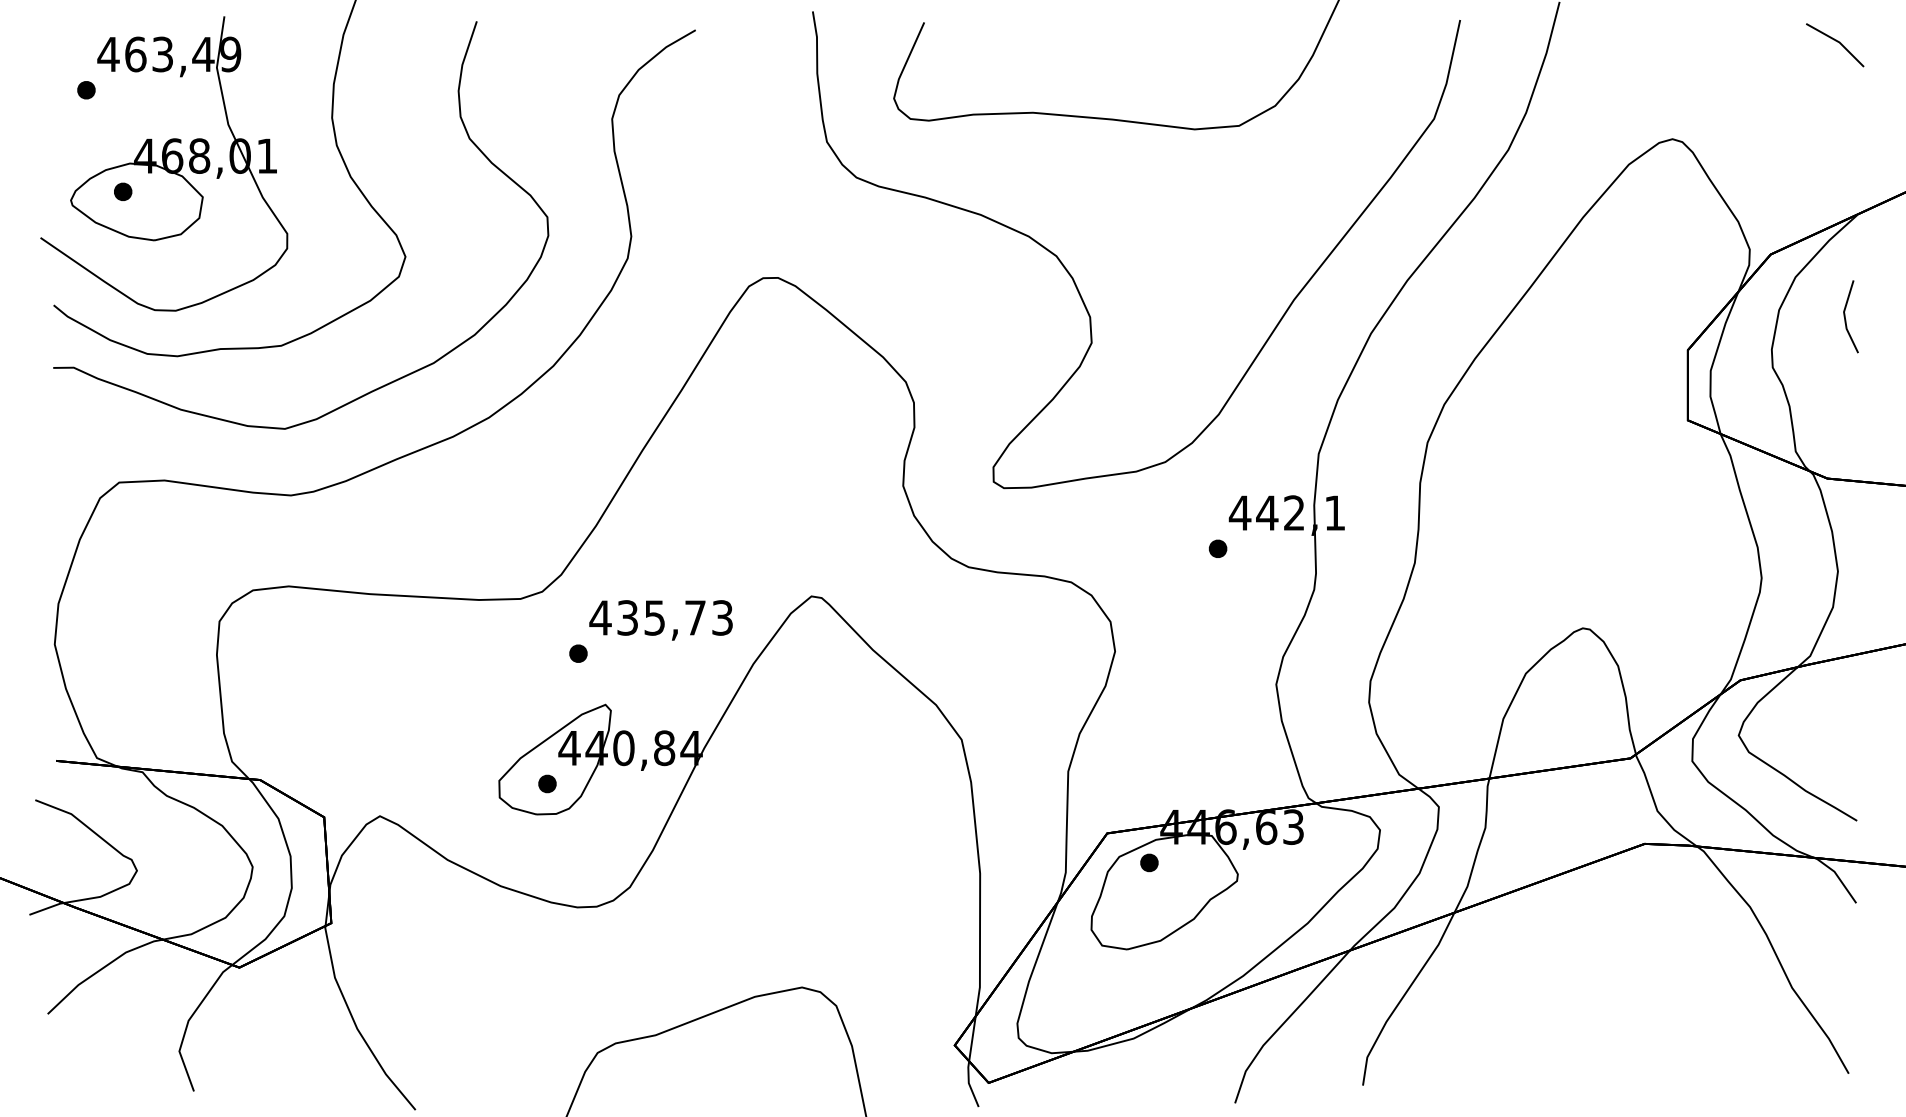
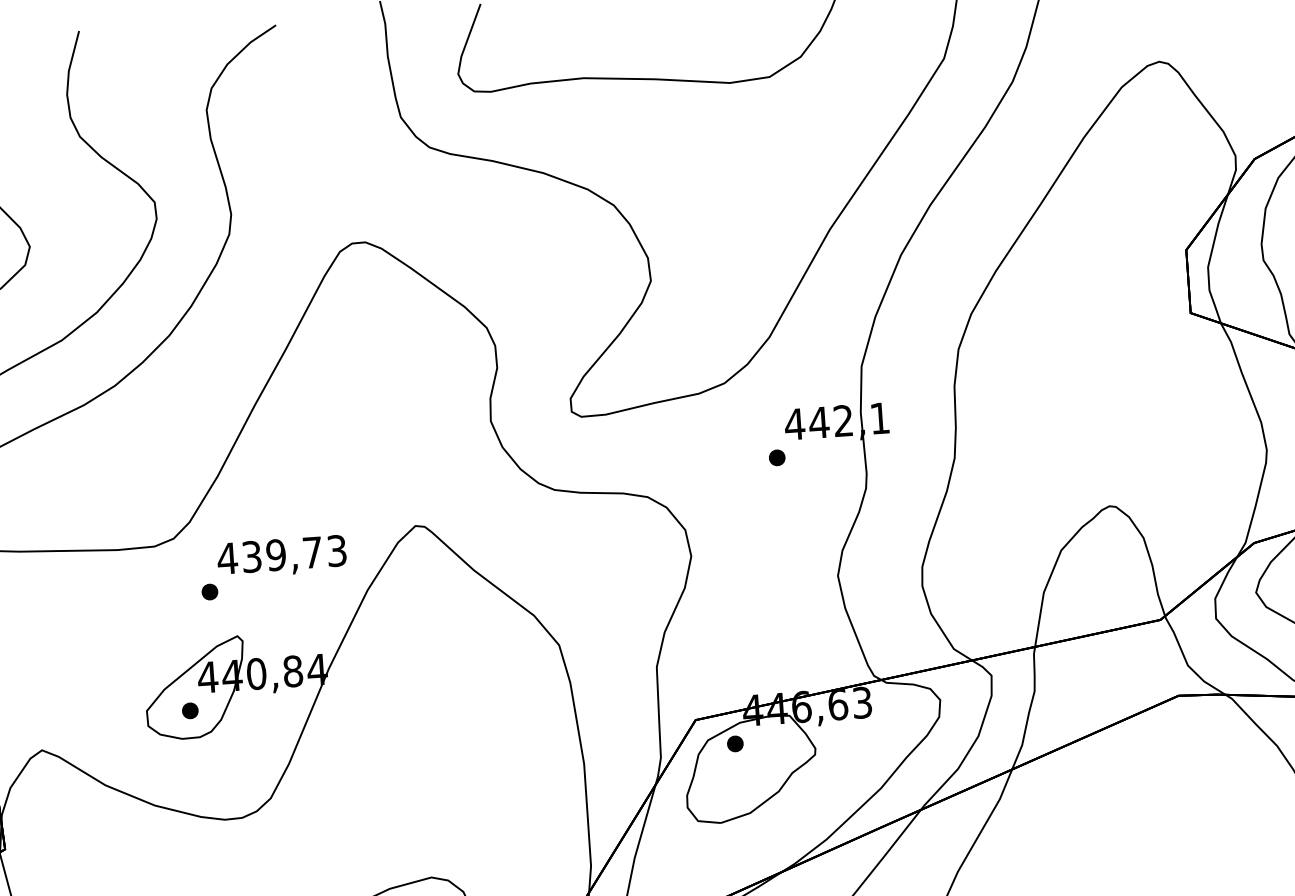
text: (654, 617) -> (275, 554), 435,73 -> 439,73

